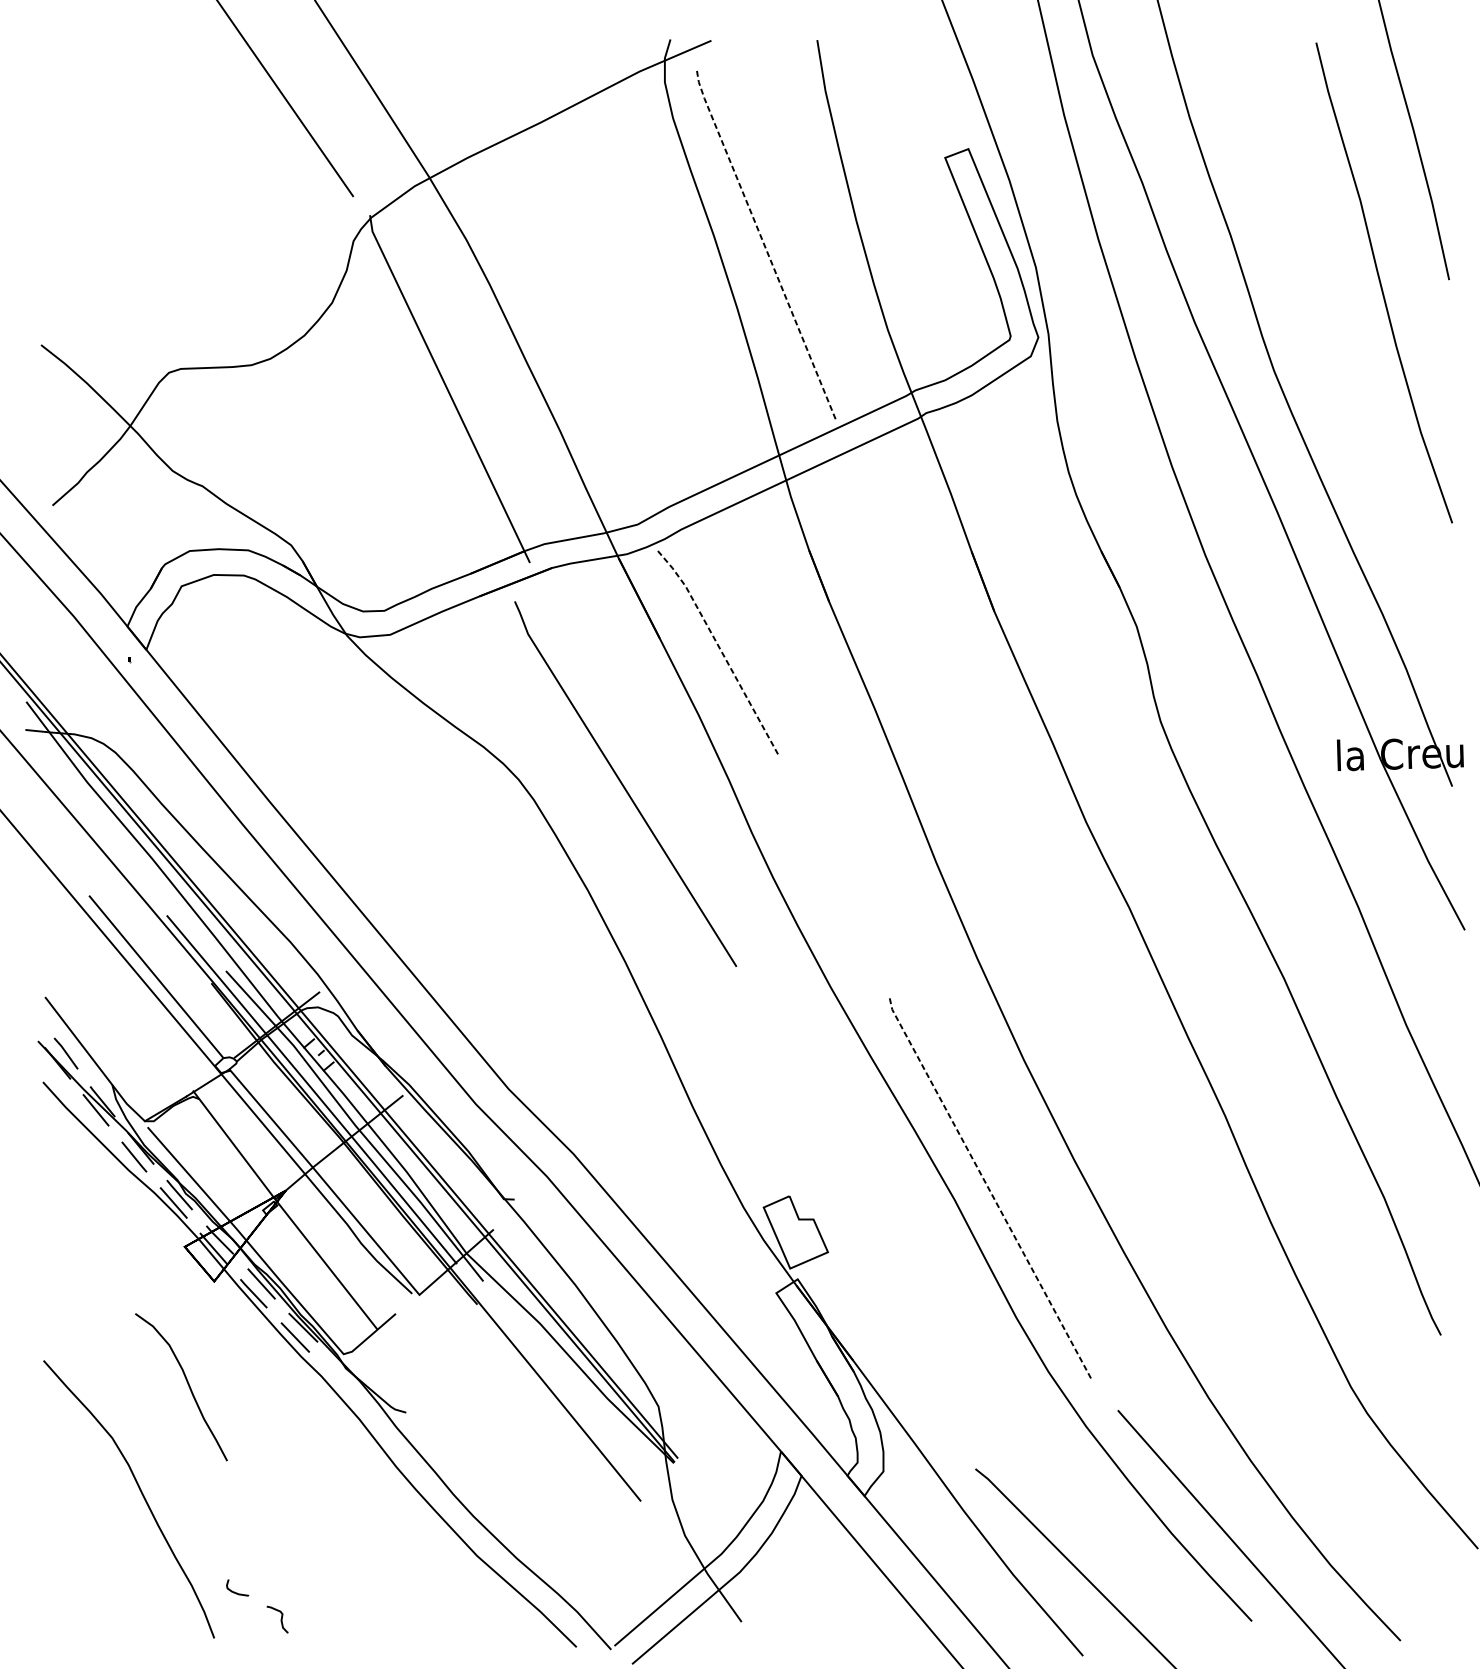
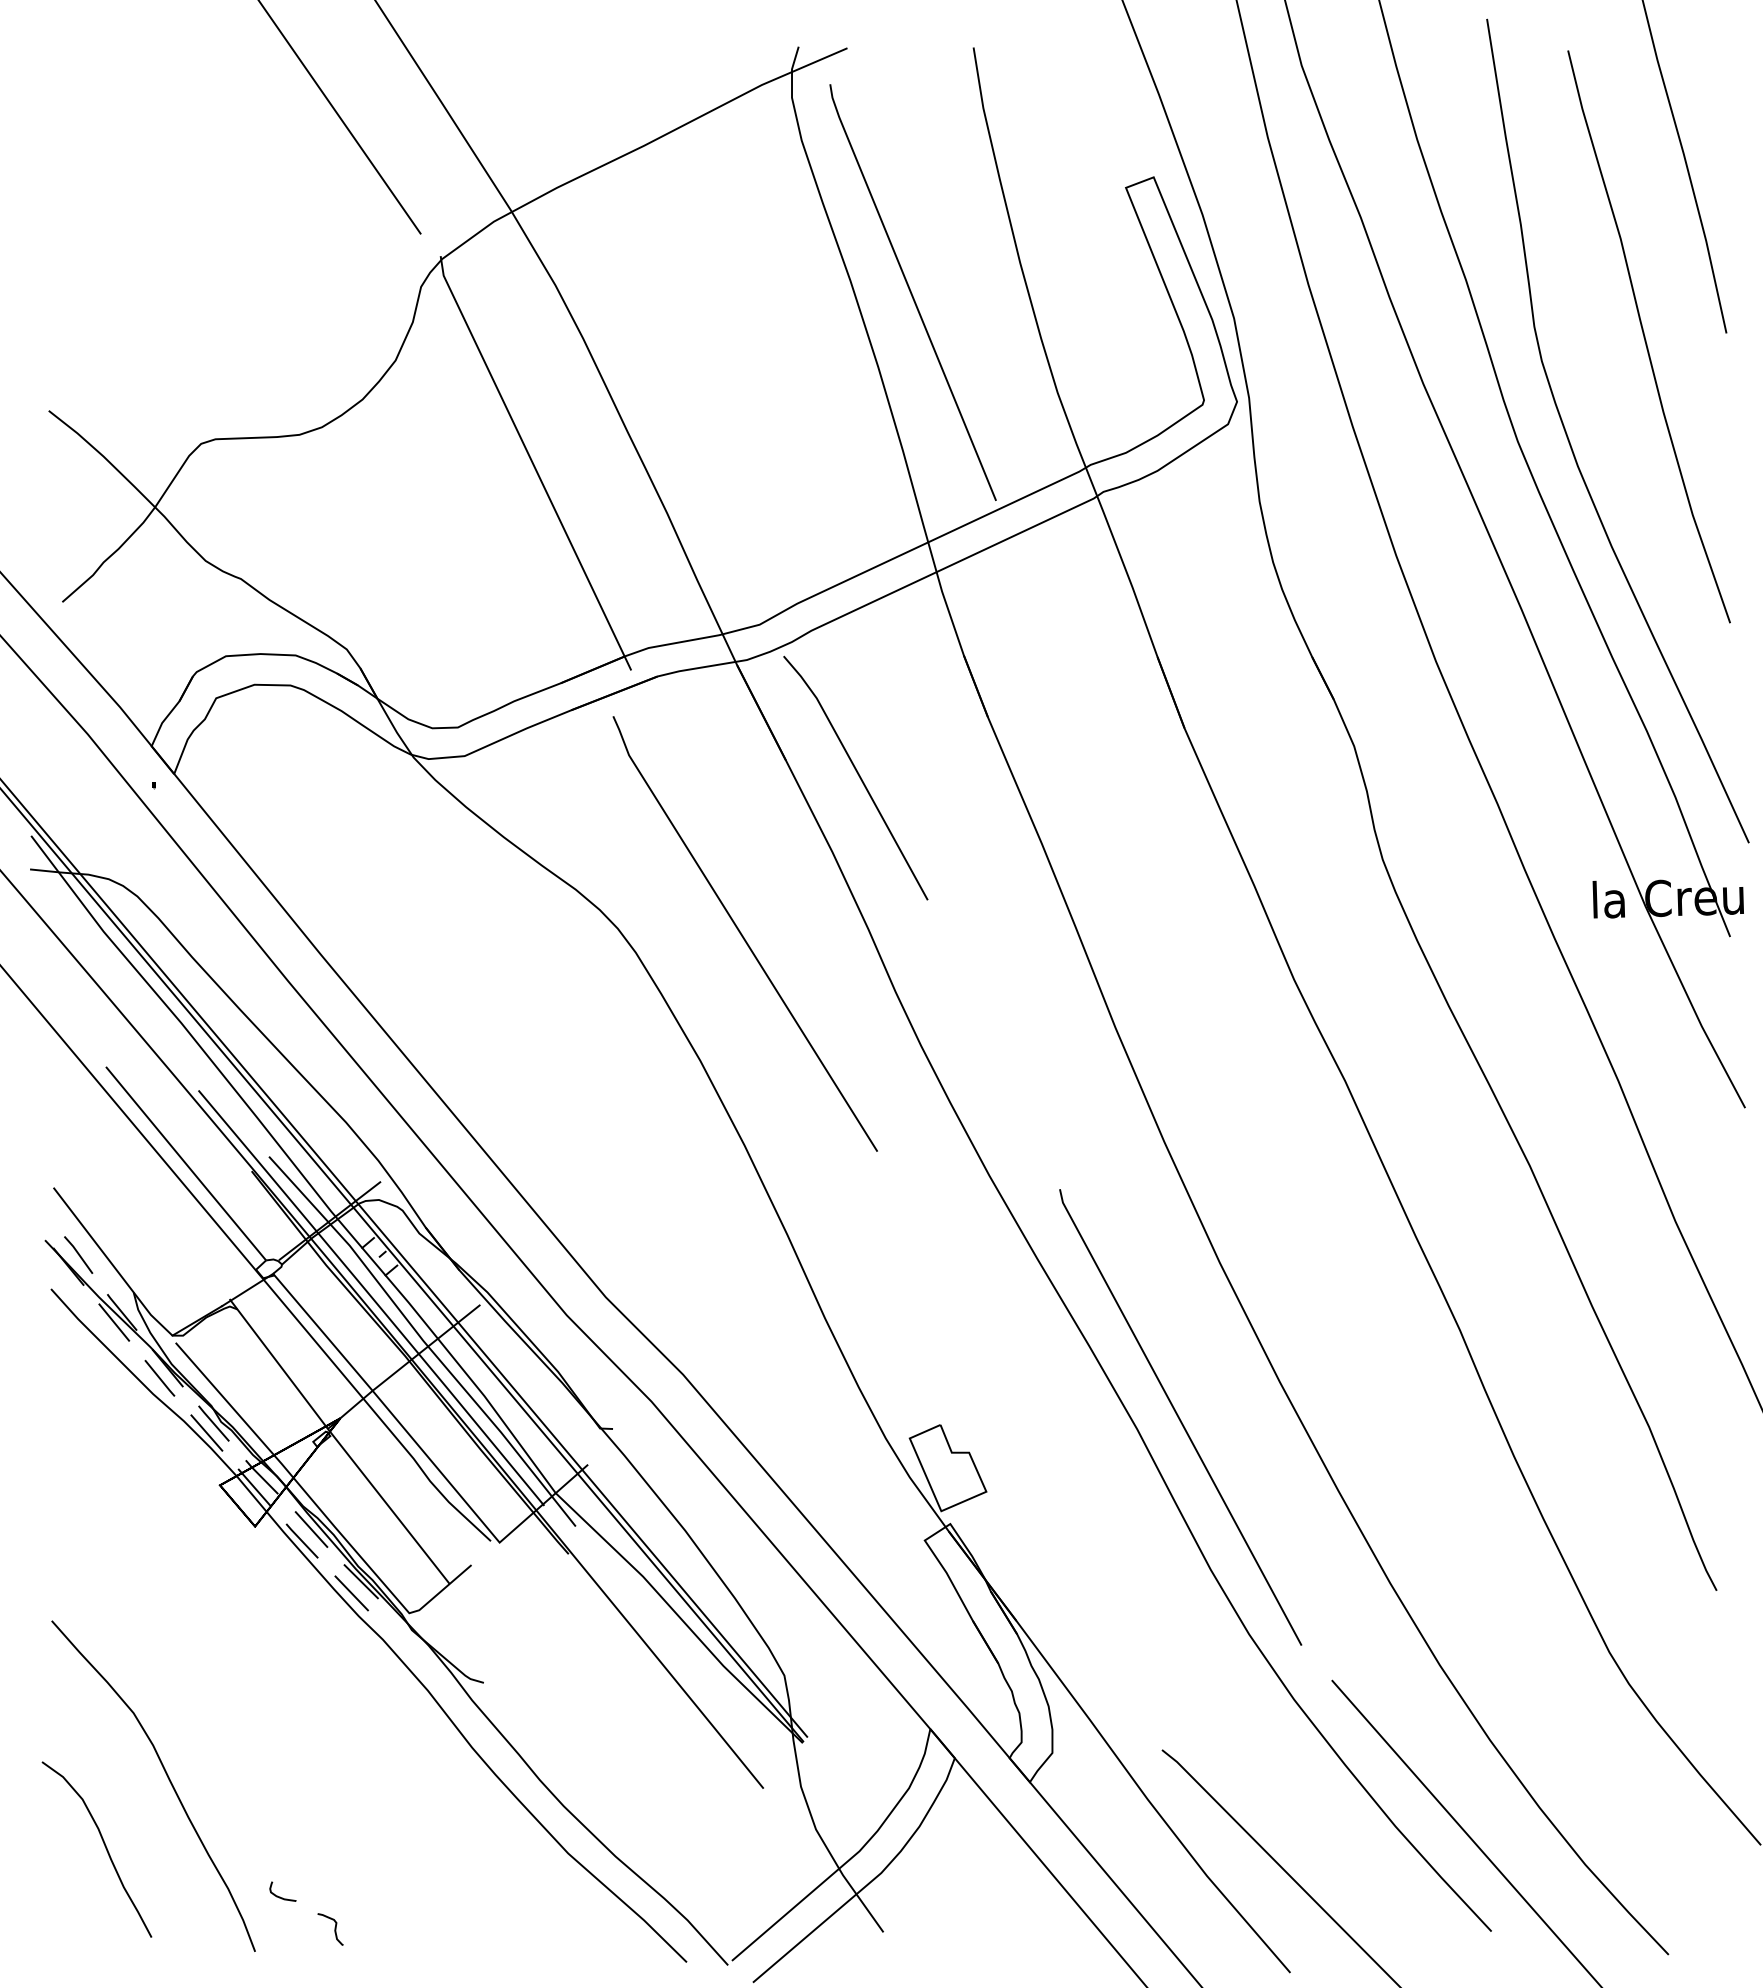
line: (764, 244) -> (910, 291), dashed -> solid
curve: (1319, 373) -> (1571, 444), added
line: (721, 651) -> (859, 775), dashed -> solid
line: (989, 1190) -> (1178, 1418), dashed -> solid
curve: (187, 1384) -> (104, 1846), moved

